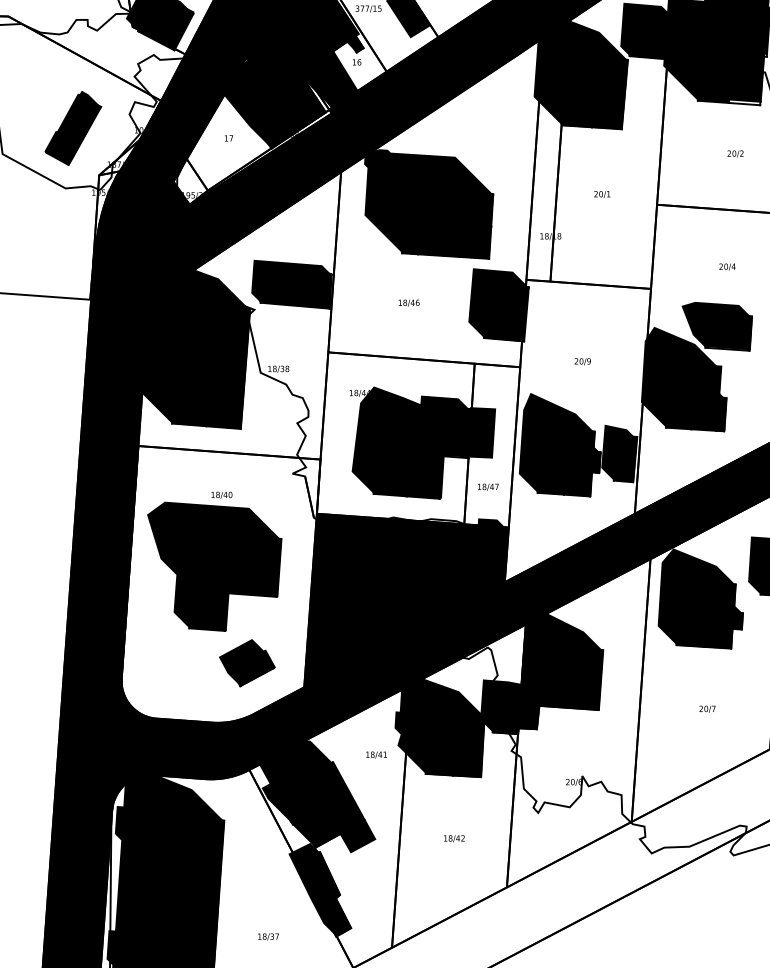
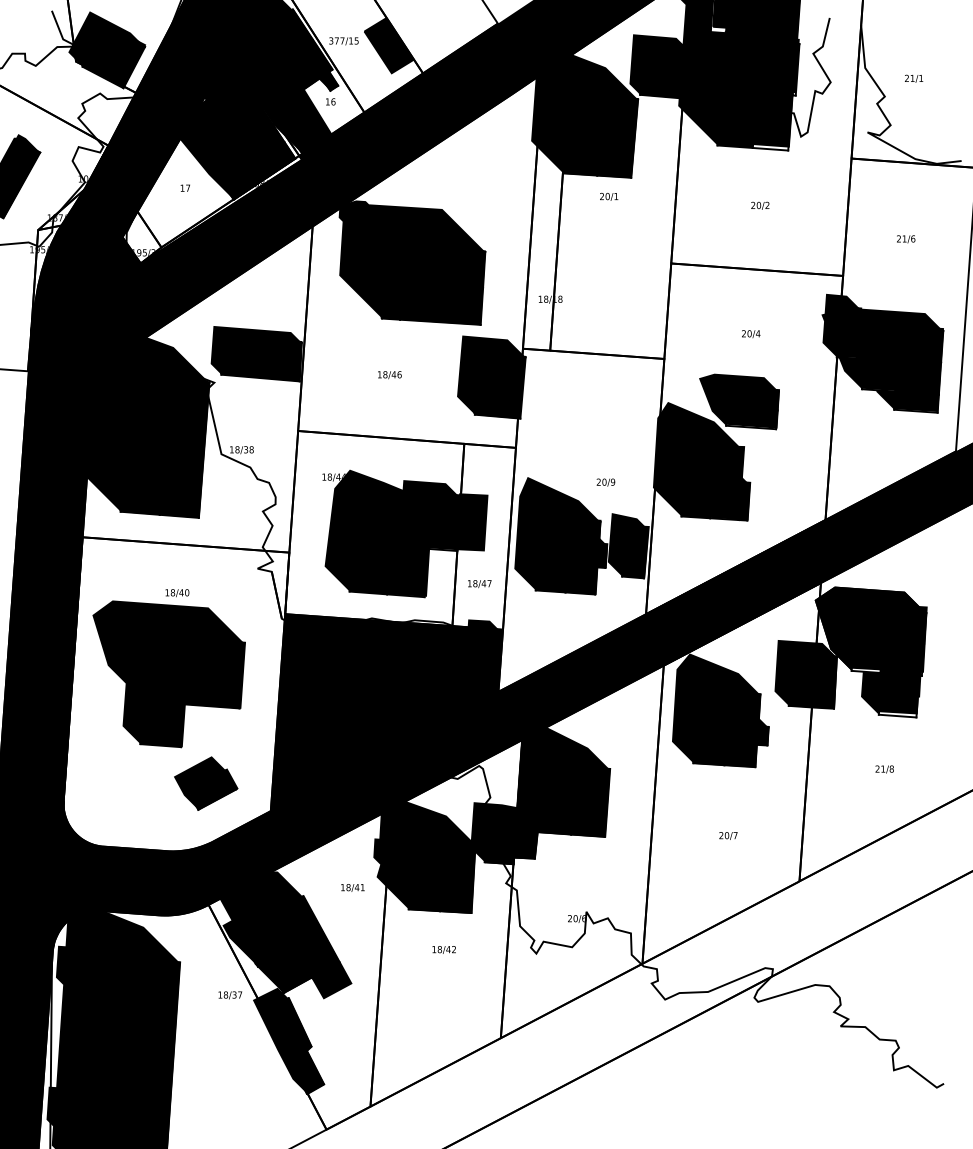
text: (602, 194) -> (609, 196), moved
text: (582, 361) -> (605, 482), moved
text: (453, 838) -> (443, 949), moved
text: (268, 937) -> (230, 995), moved

